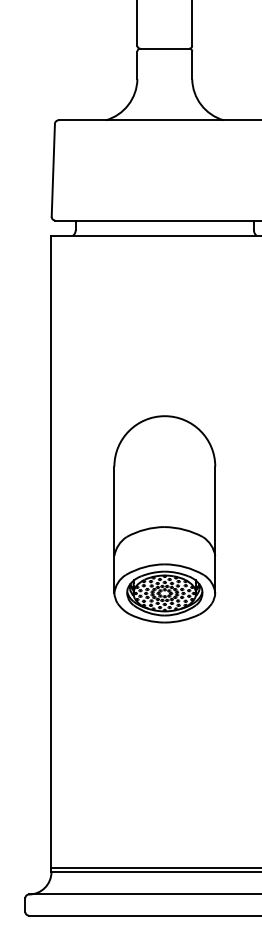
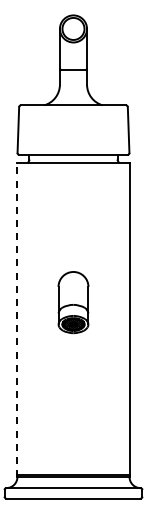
part: (164, 519) -> (73, 302), size x0.6
line: (51, 553) -> (17, 319), solid -> dashed

